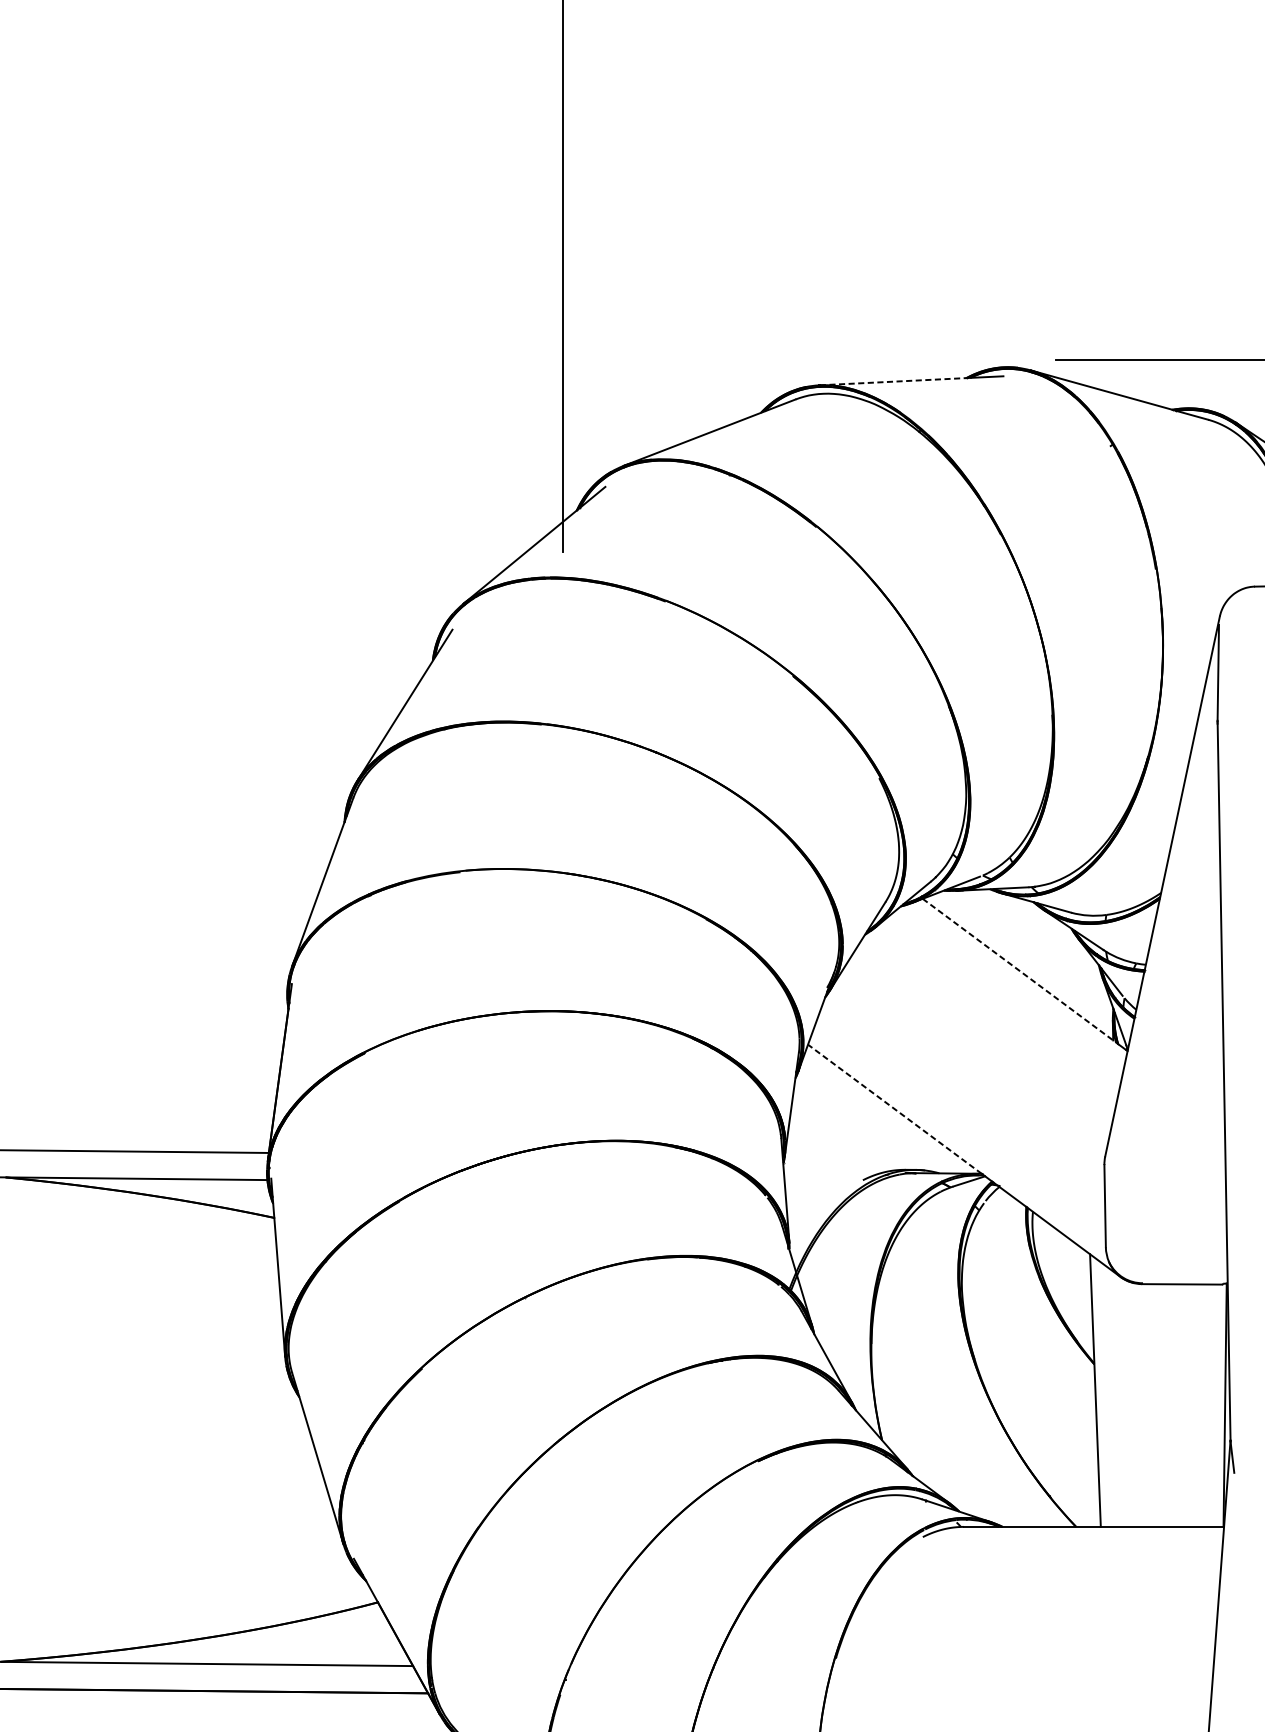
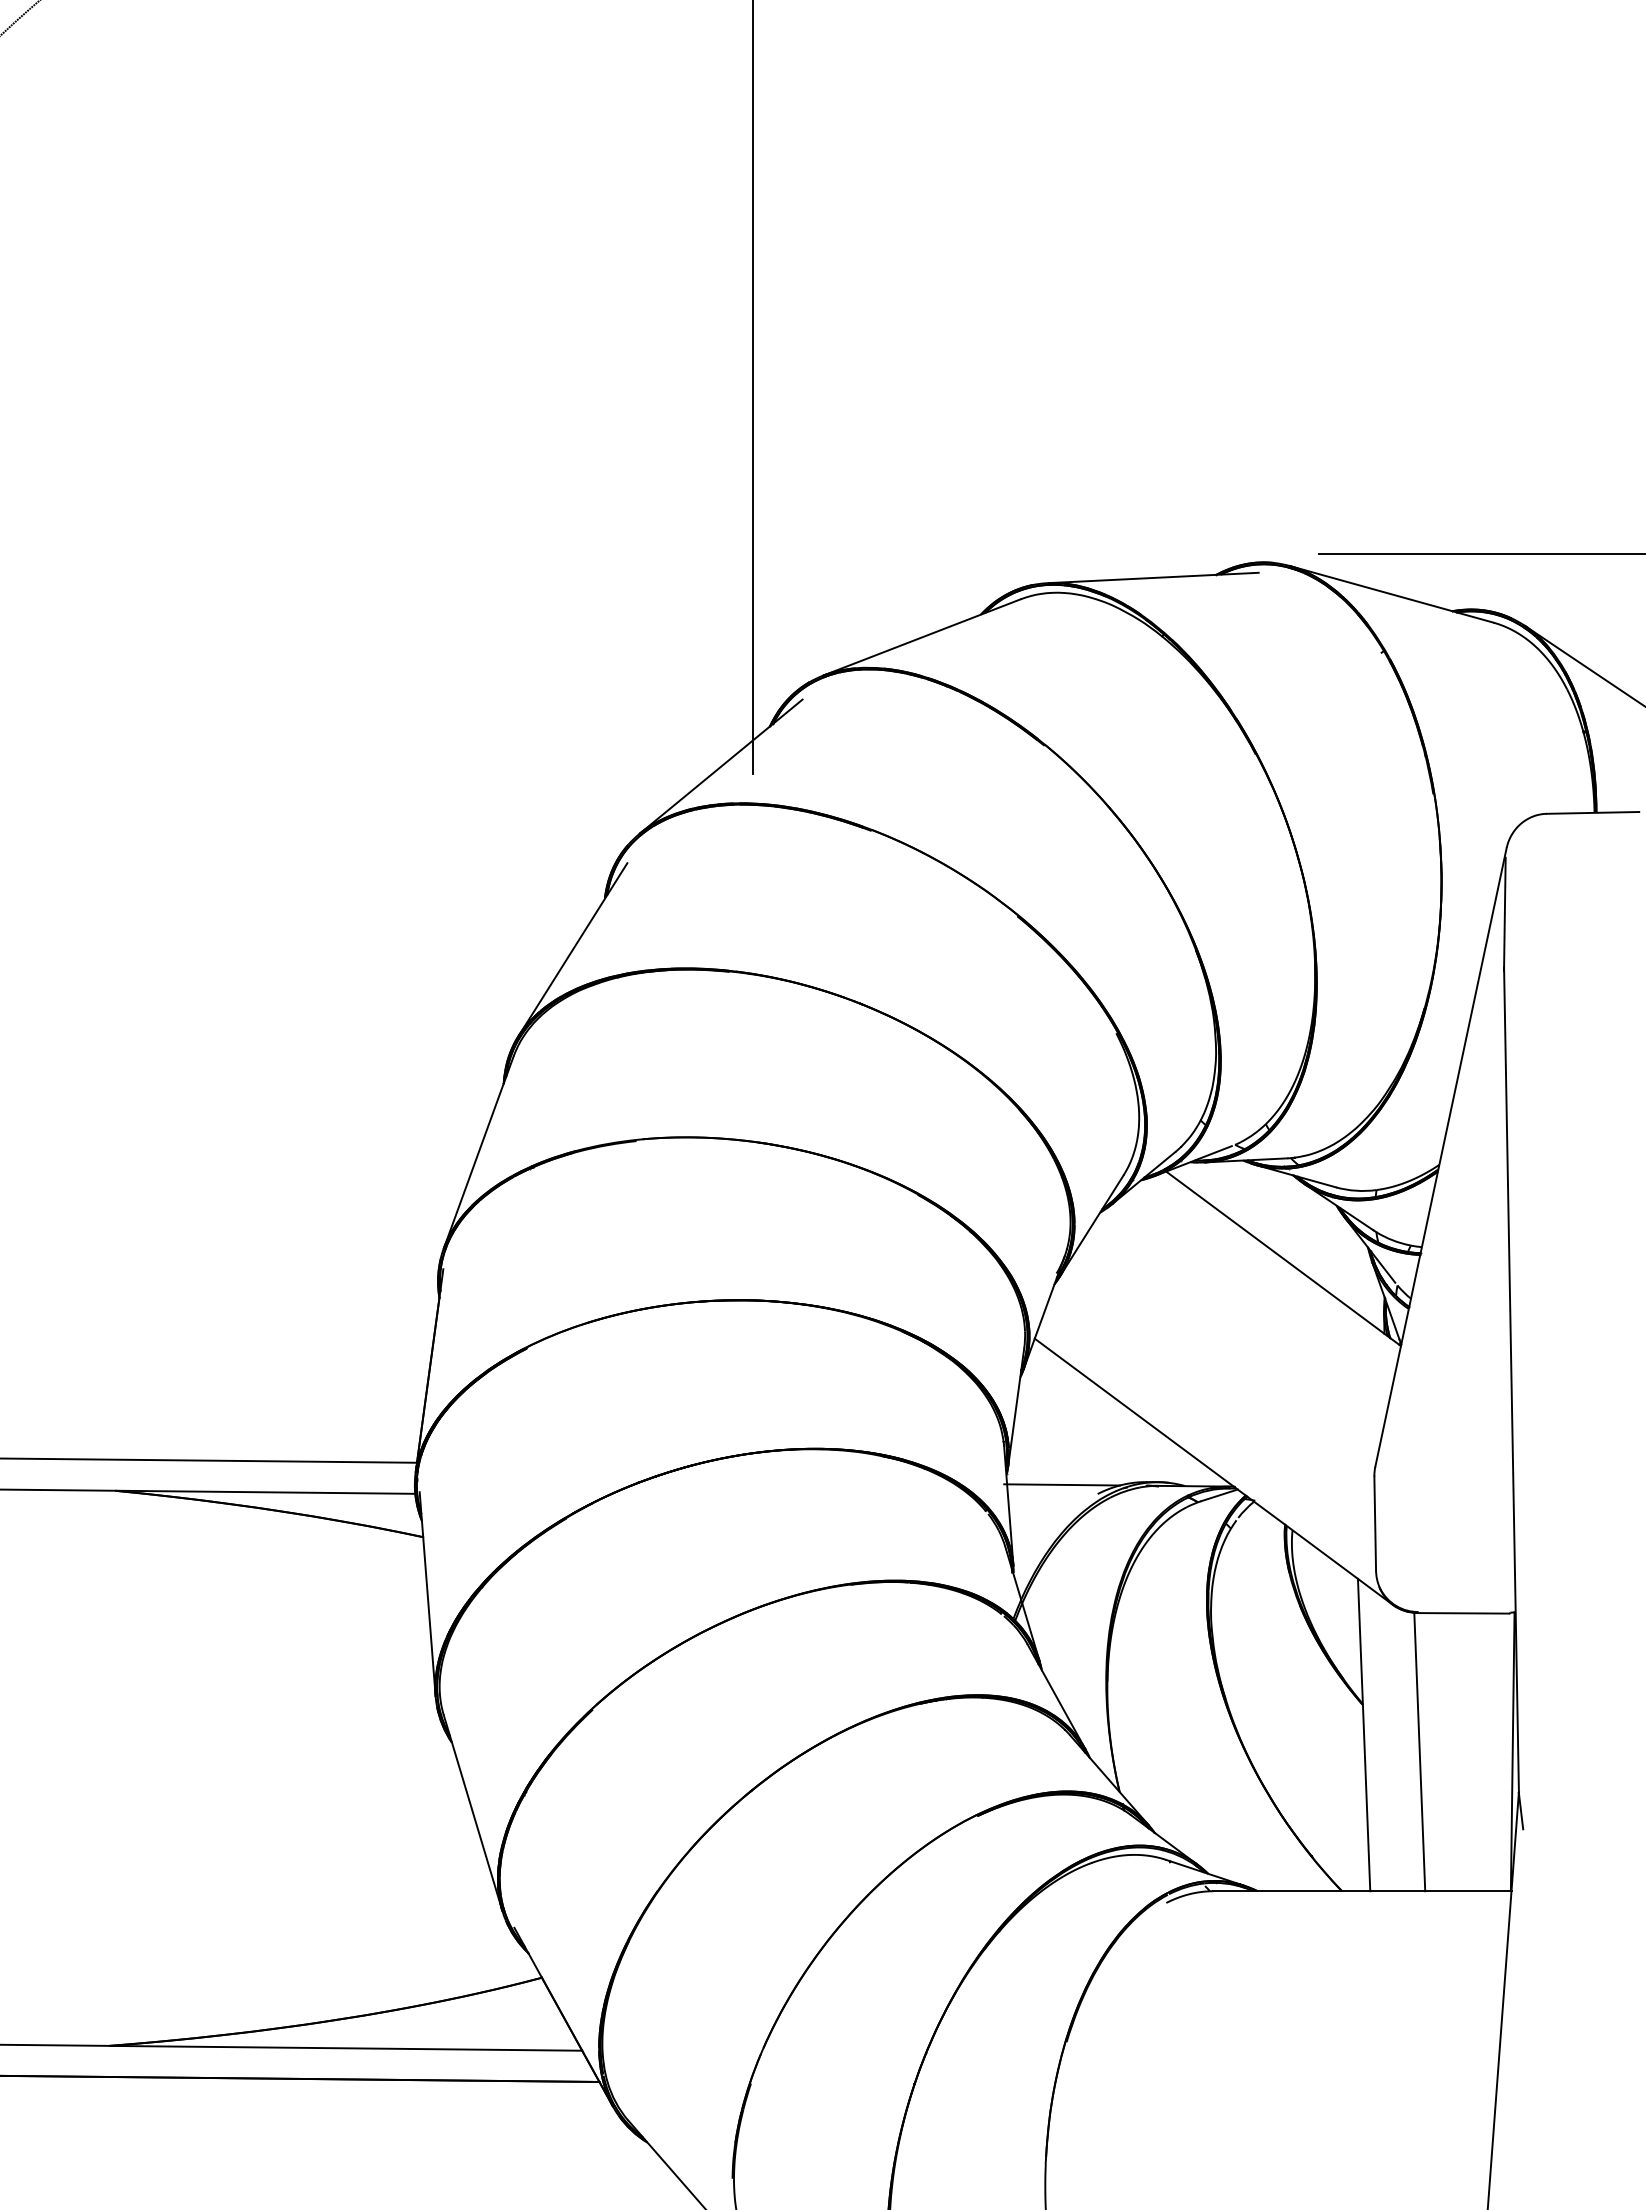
line: (893, 381) -> (1132, 578), dashed -> solid
line: (1020, 971) -> (1278, 1254), dashed -> solid
line: (894, 1109) -> (1133, 1412), dashed -> solid
line: (831, 1171) -> (1061, 1484), added
line: (1143, 1404) -> (1419, 1751), added

